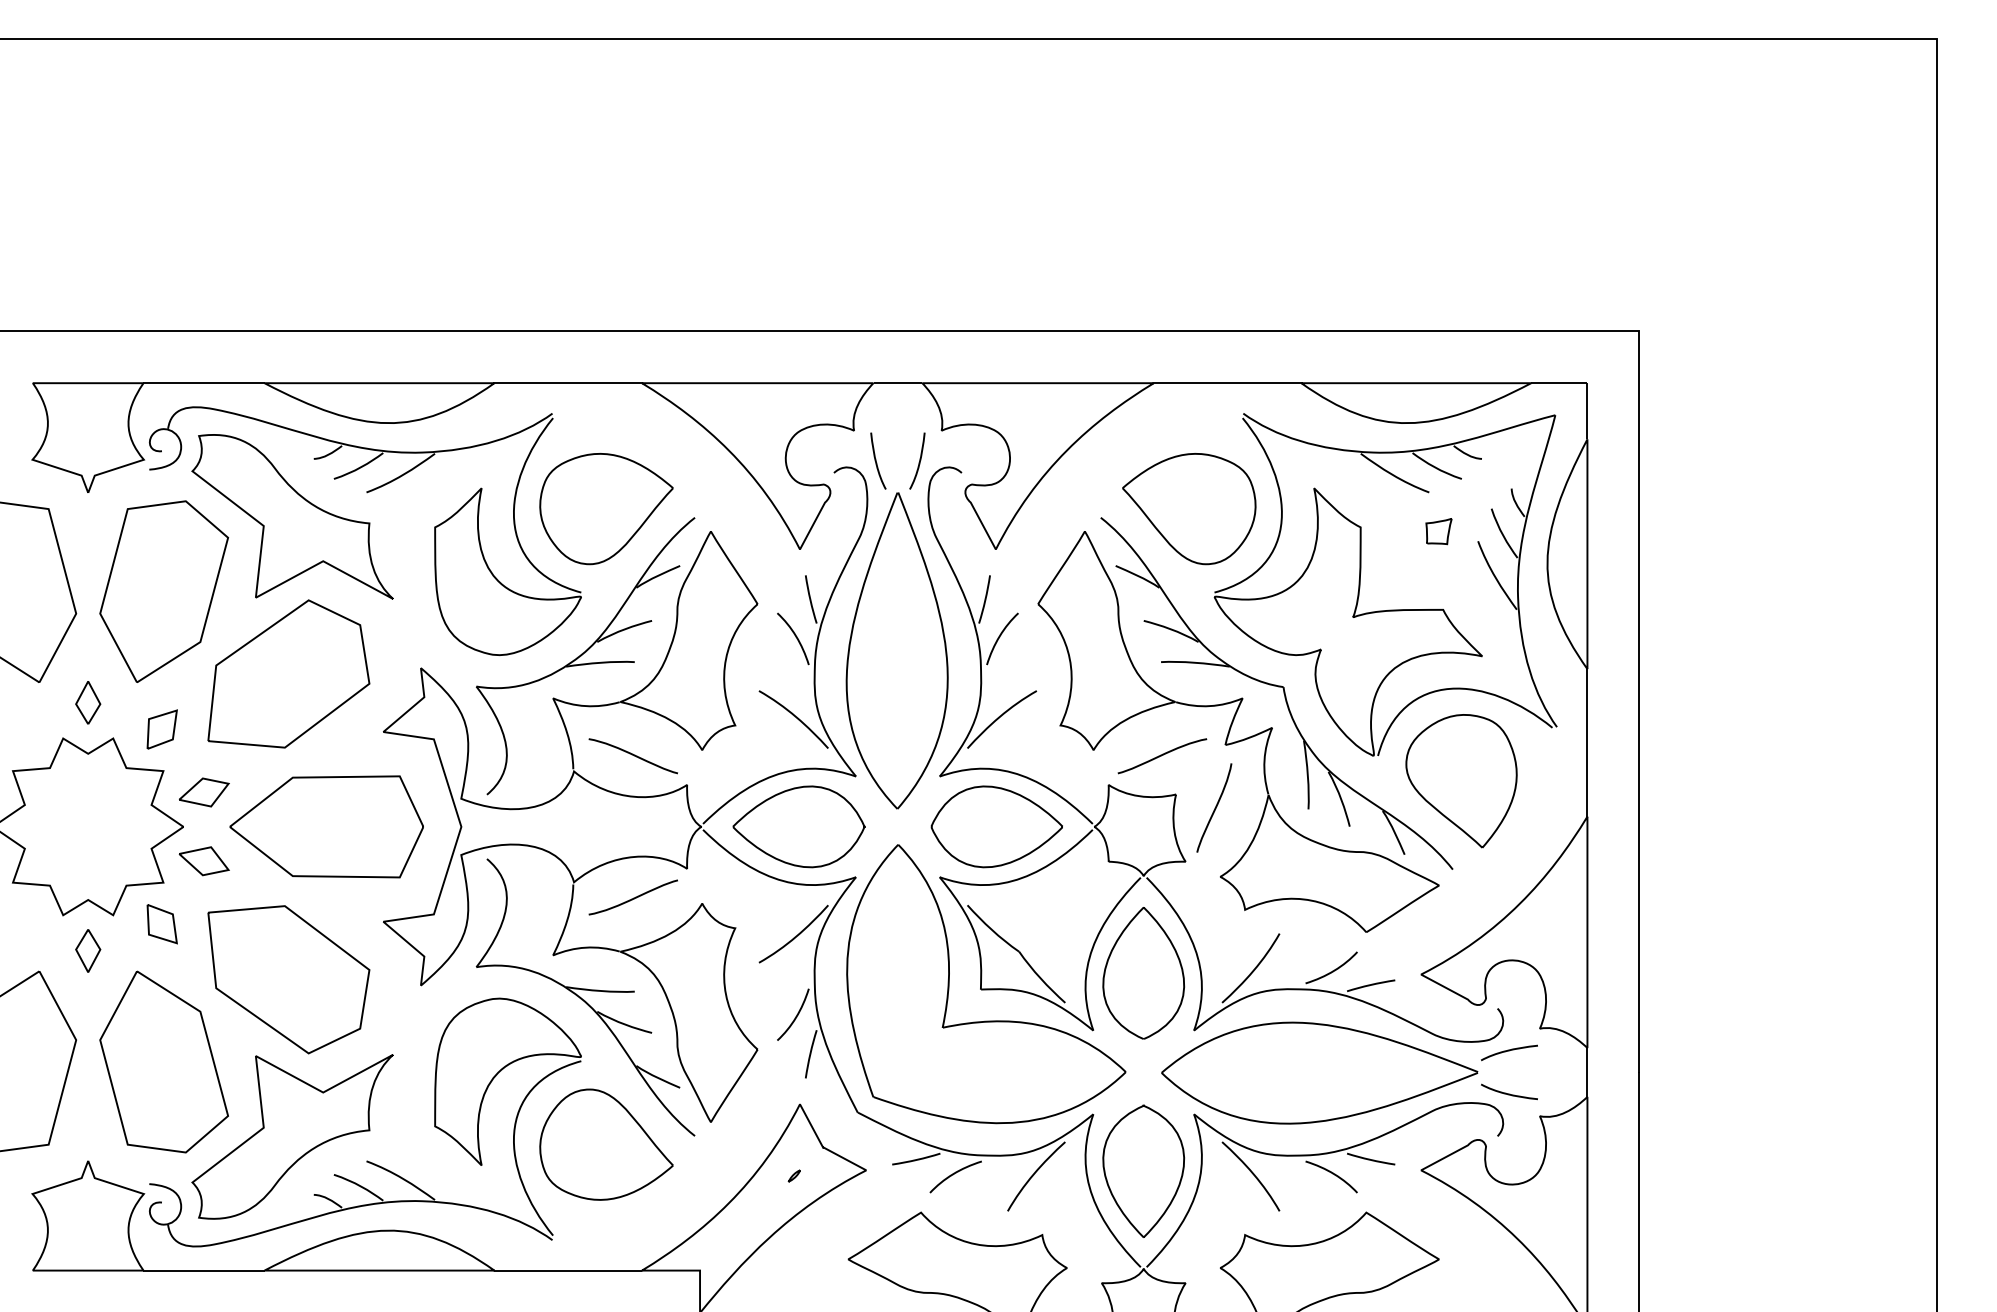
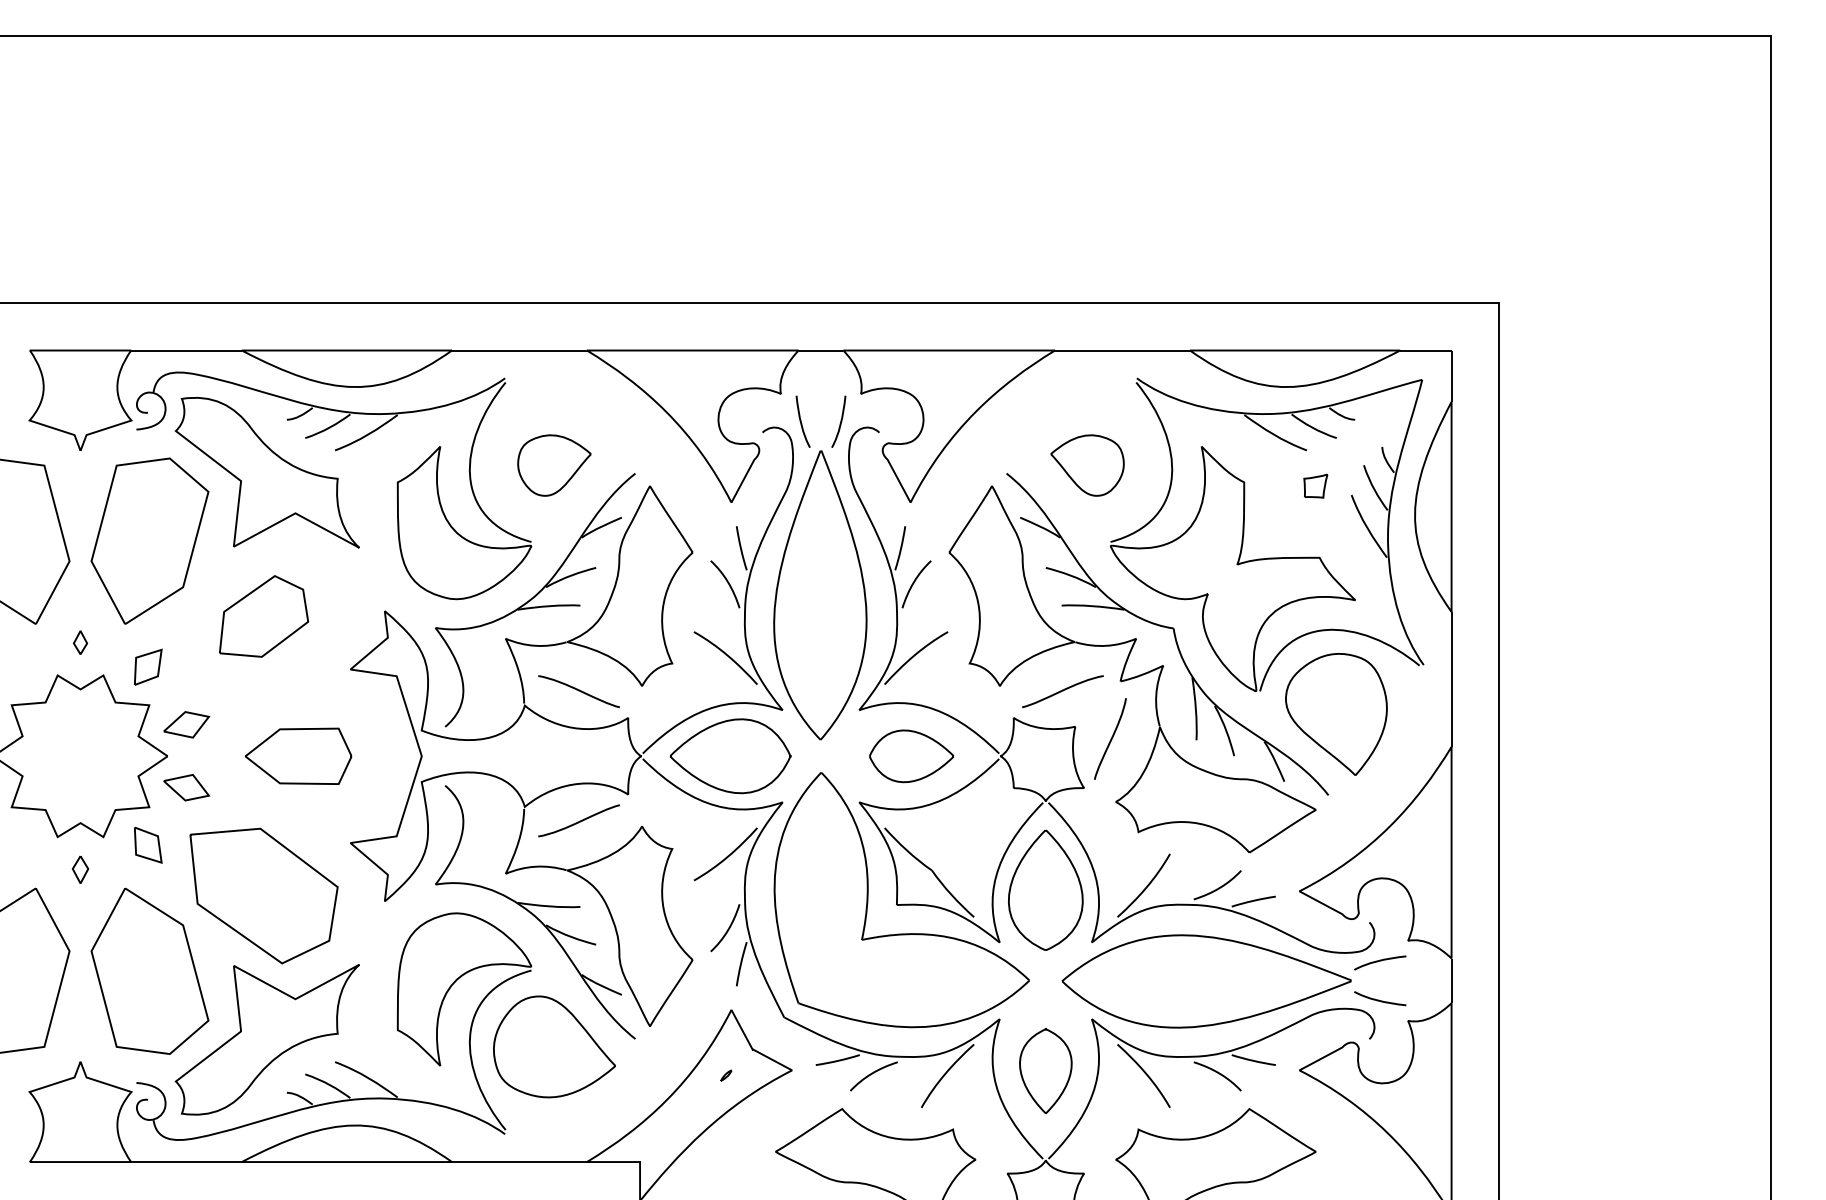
part: (606, 508) -> (554, 465), size x0.6
part: (1189, 508) -> (1087, 465), size x0.6
part: (288, 674) -> (263, 616), size x0.6
part: (88, 702) -> (80, 642), size x0.6
part: (326, 827) -> (298, 756), size x0.6
part: (996, 827) -> (911, 756), size x0.7
part: (88, 950) -> (80, 869), size x0.7
part: (1143, 1170) -> (1045, 1070), size x0.7

